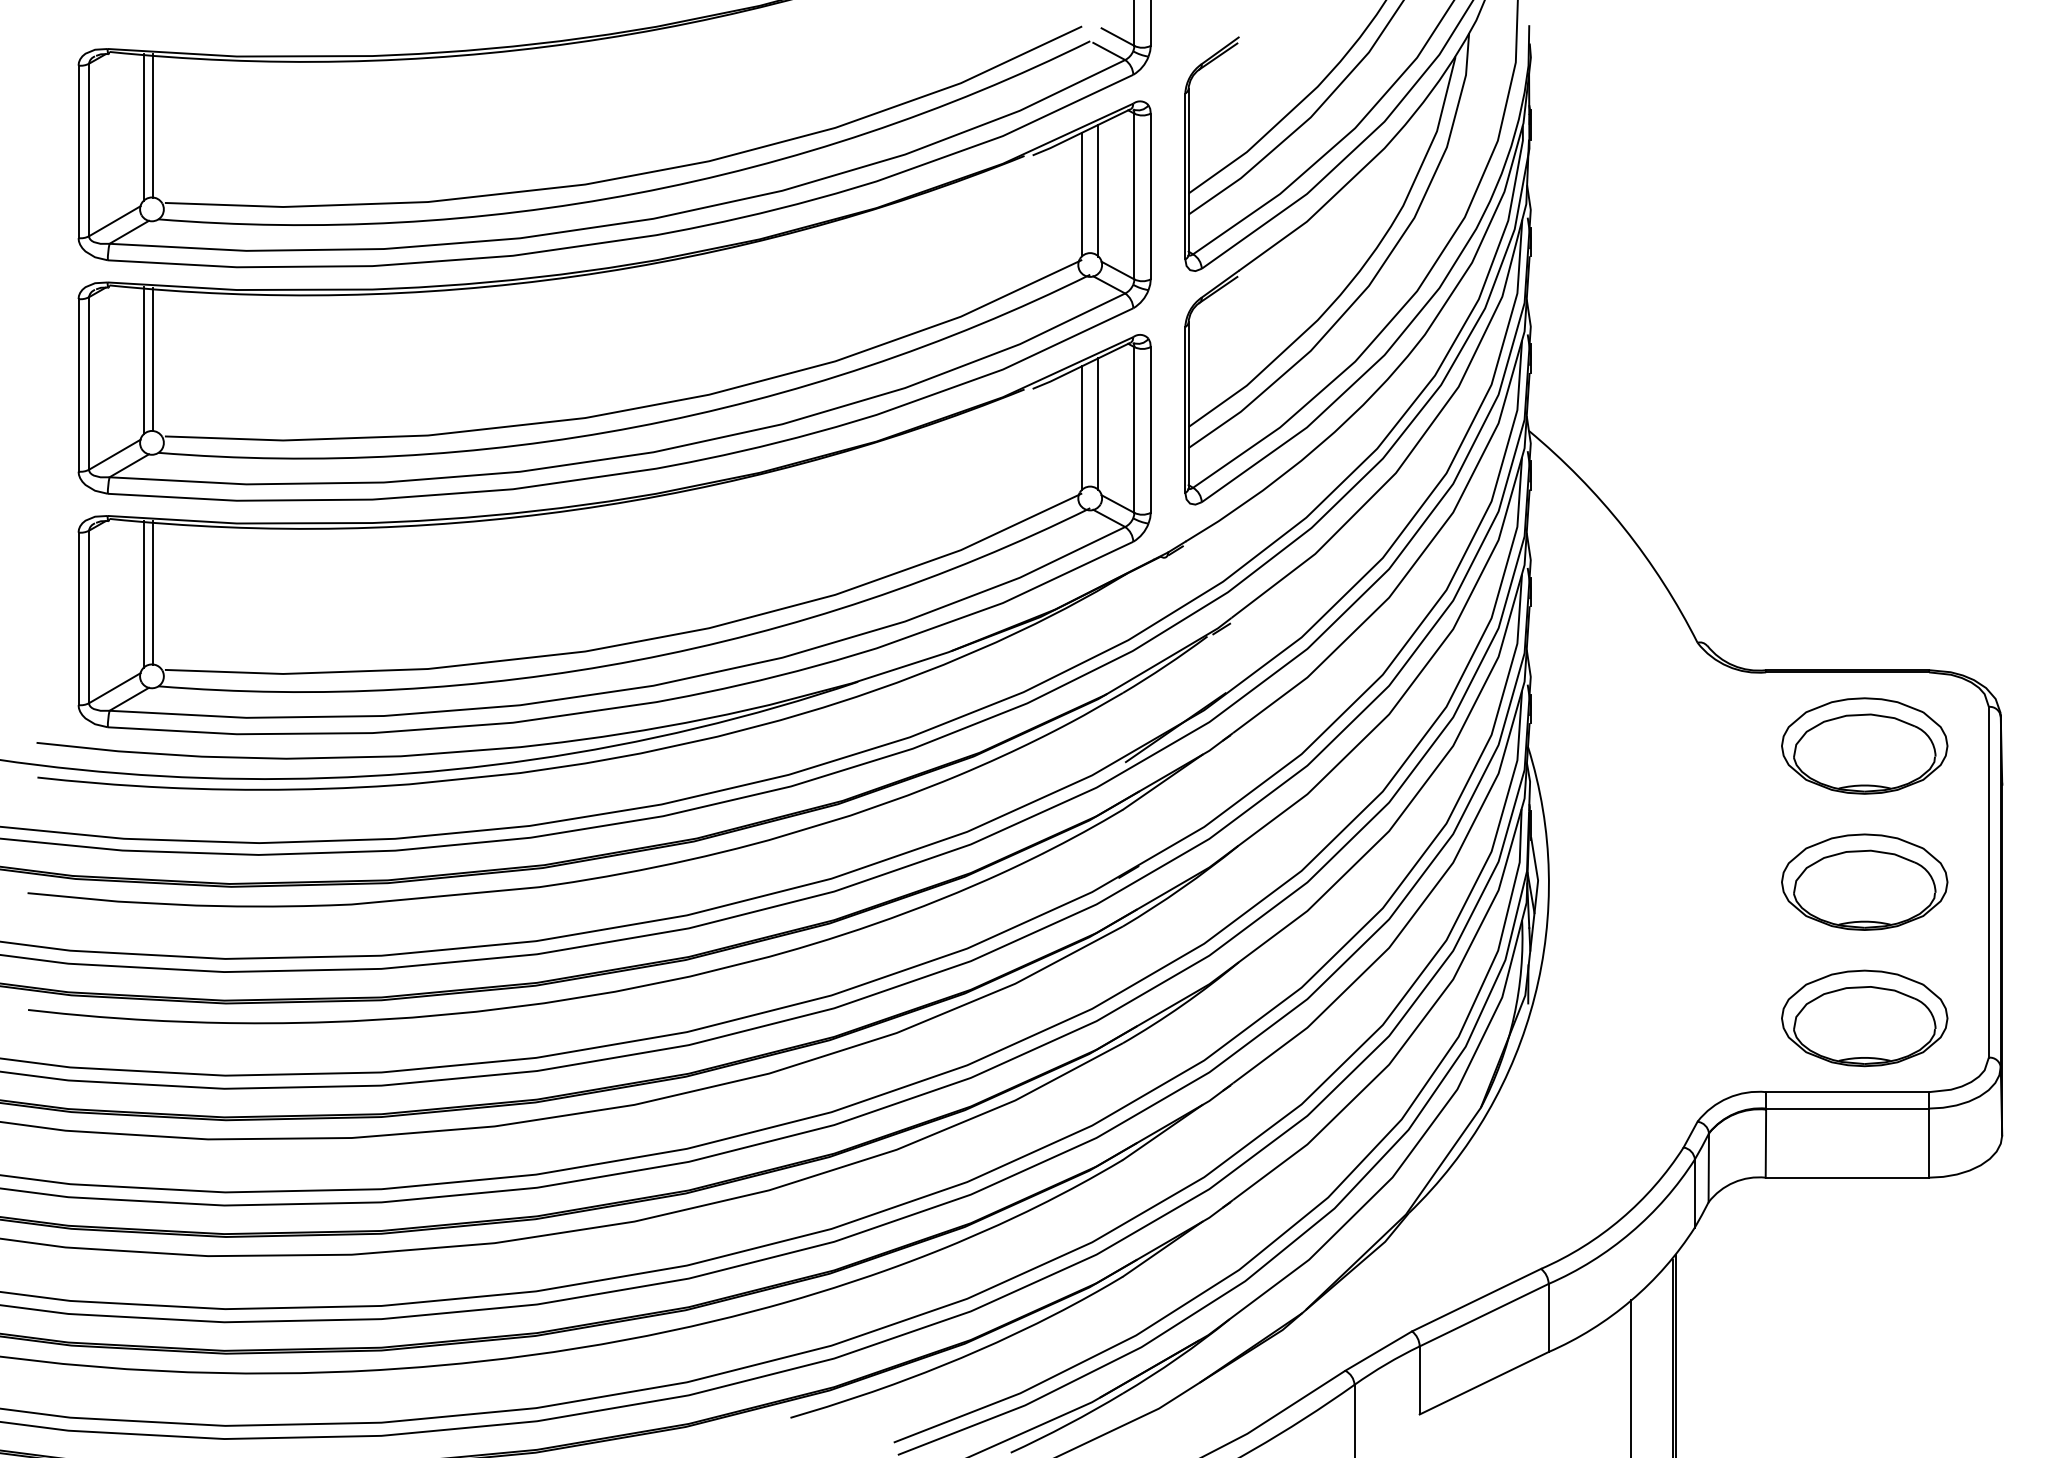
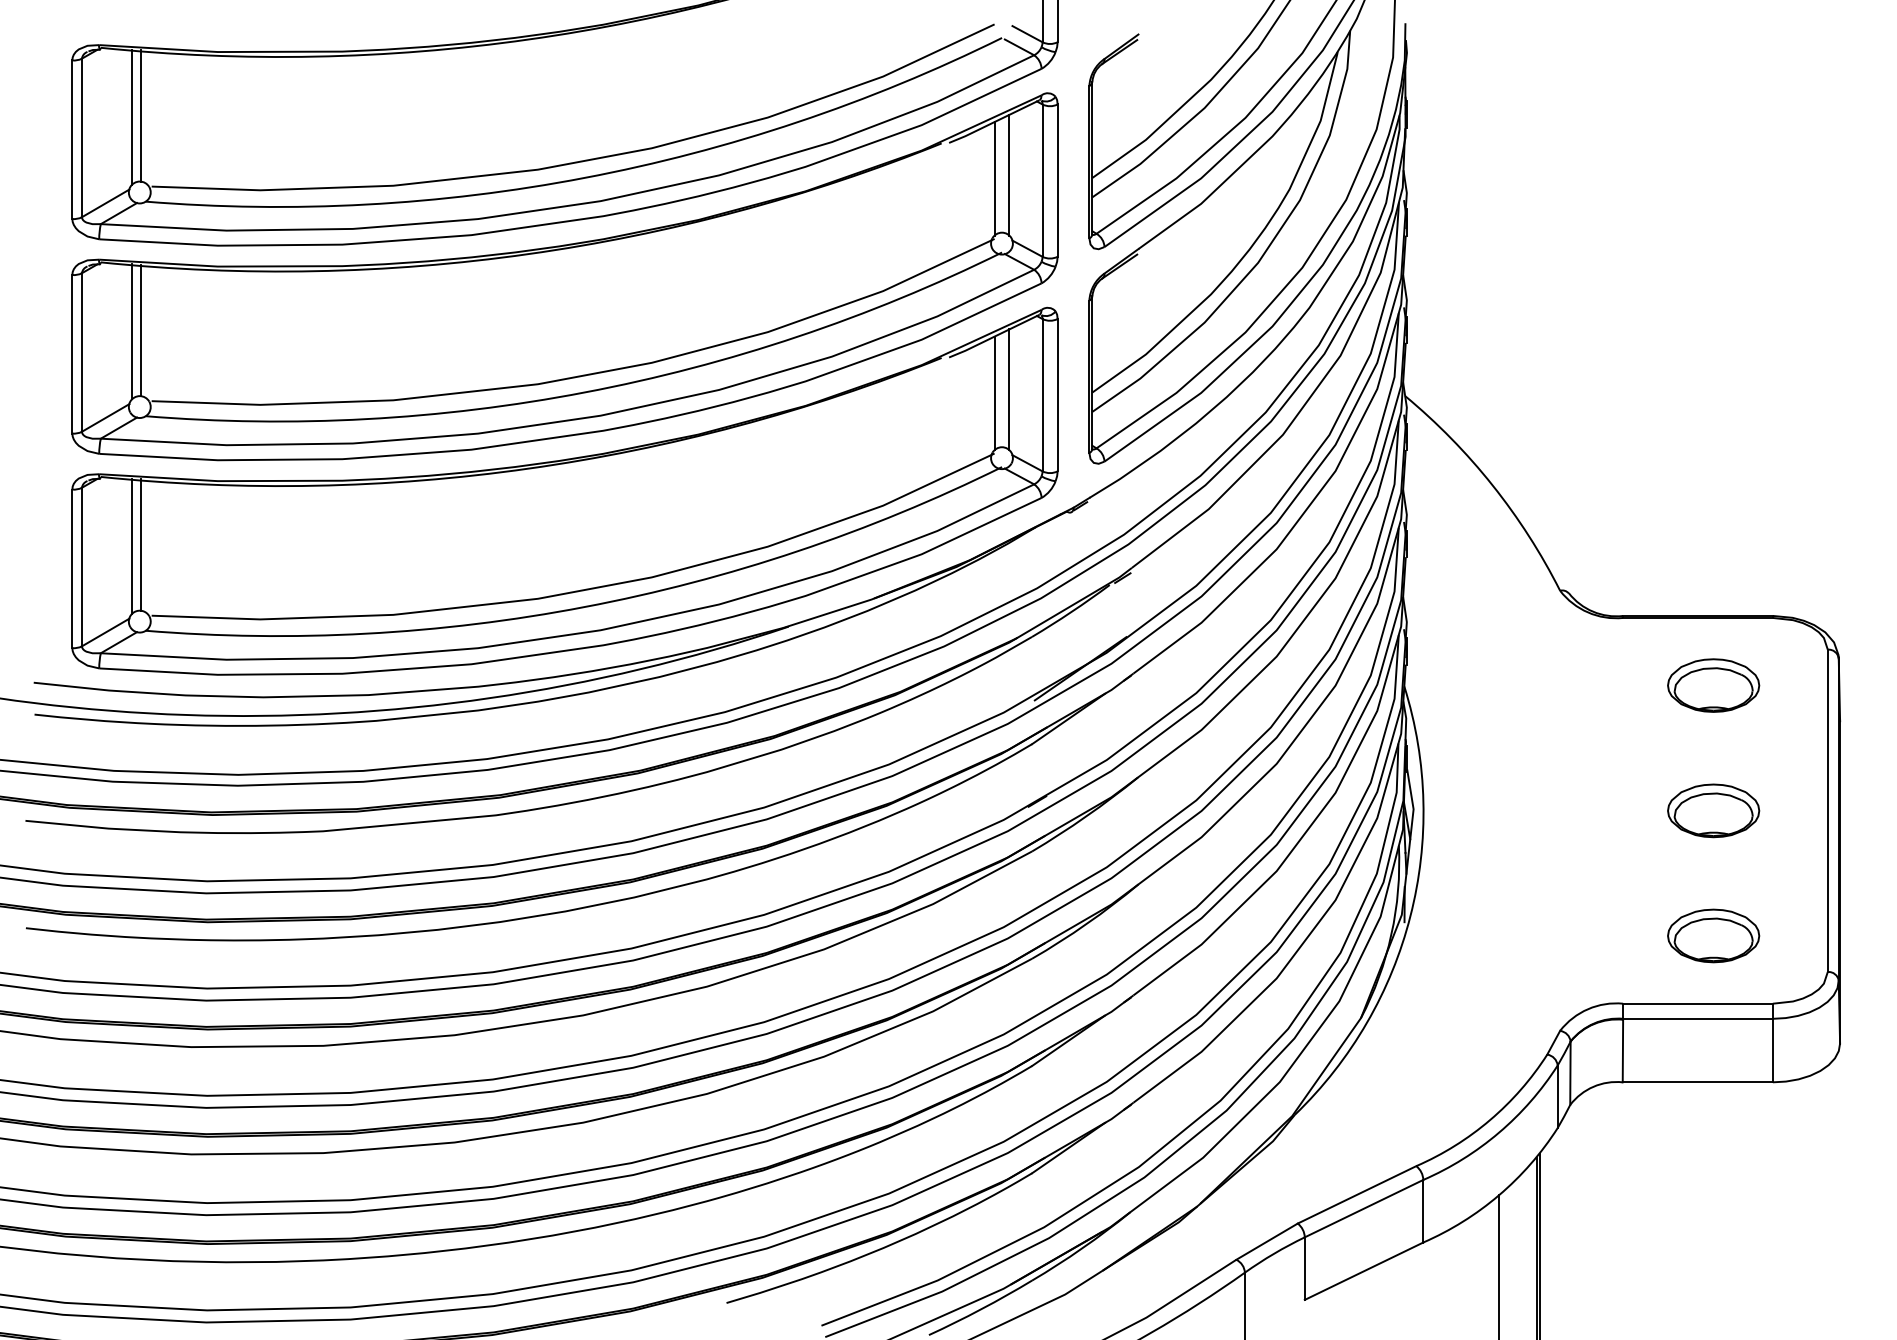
part: (1864, 745) -> (1713, 685), size x0.6
part: (1864, 881) -> (1713, 810), size x0.6
part: (1864, 1017) -> (1713, 935), size x0.6

